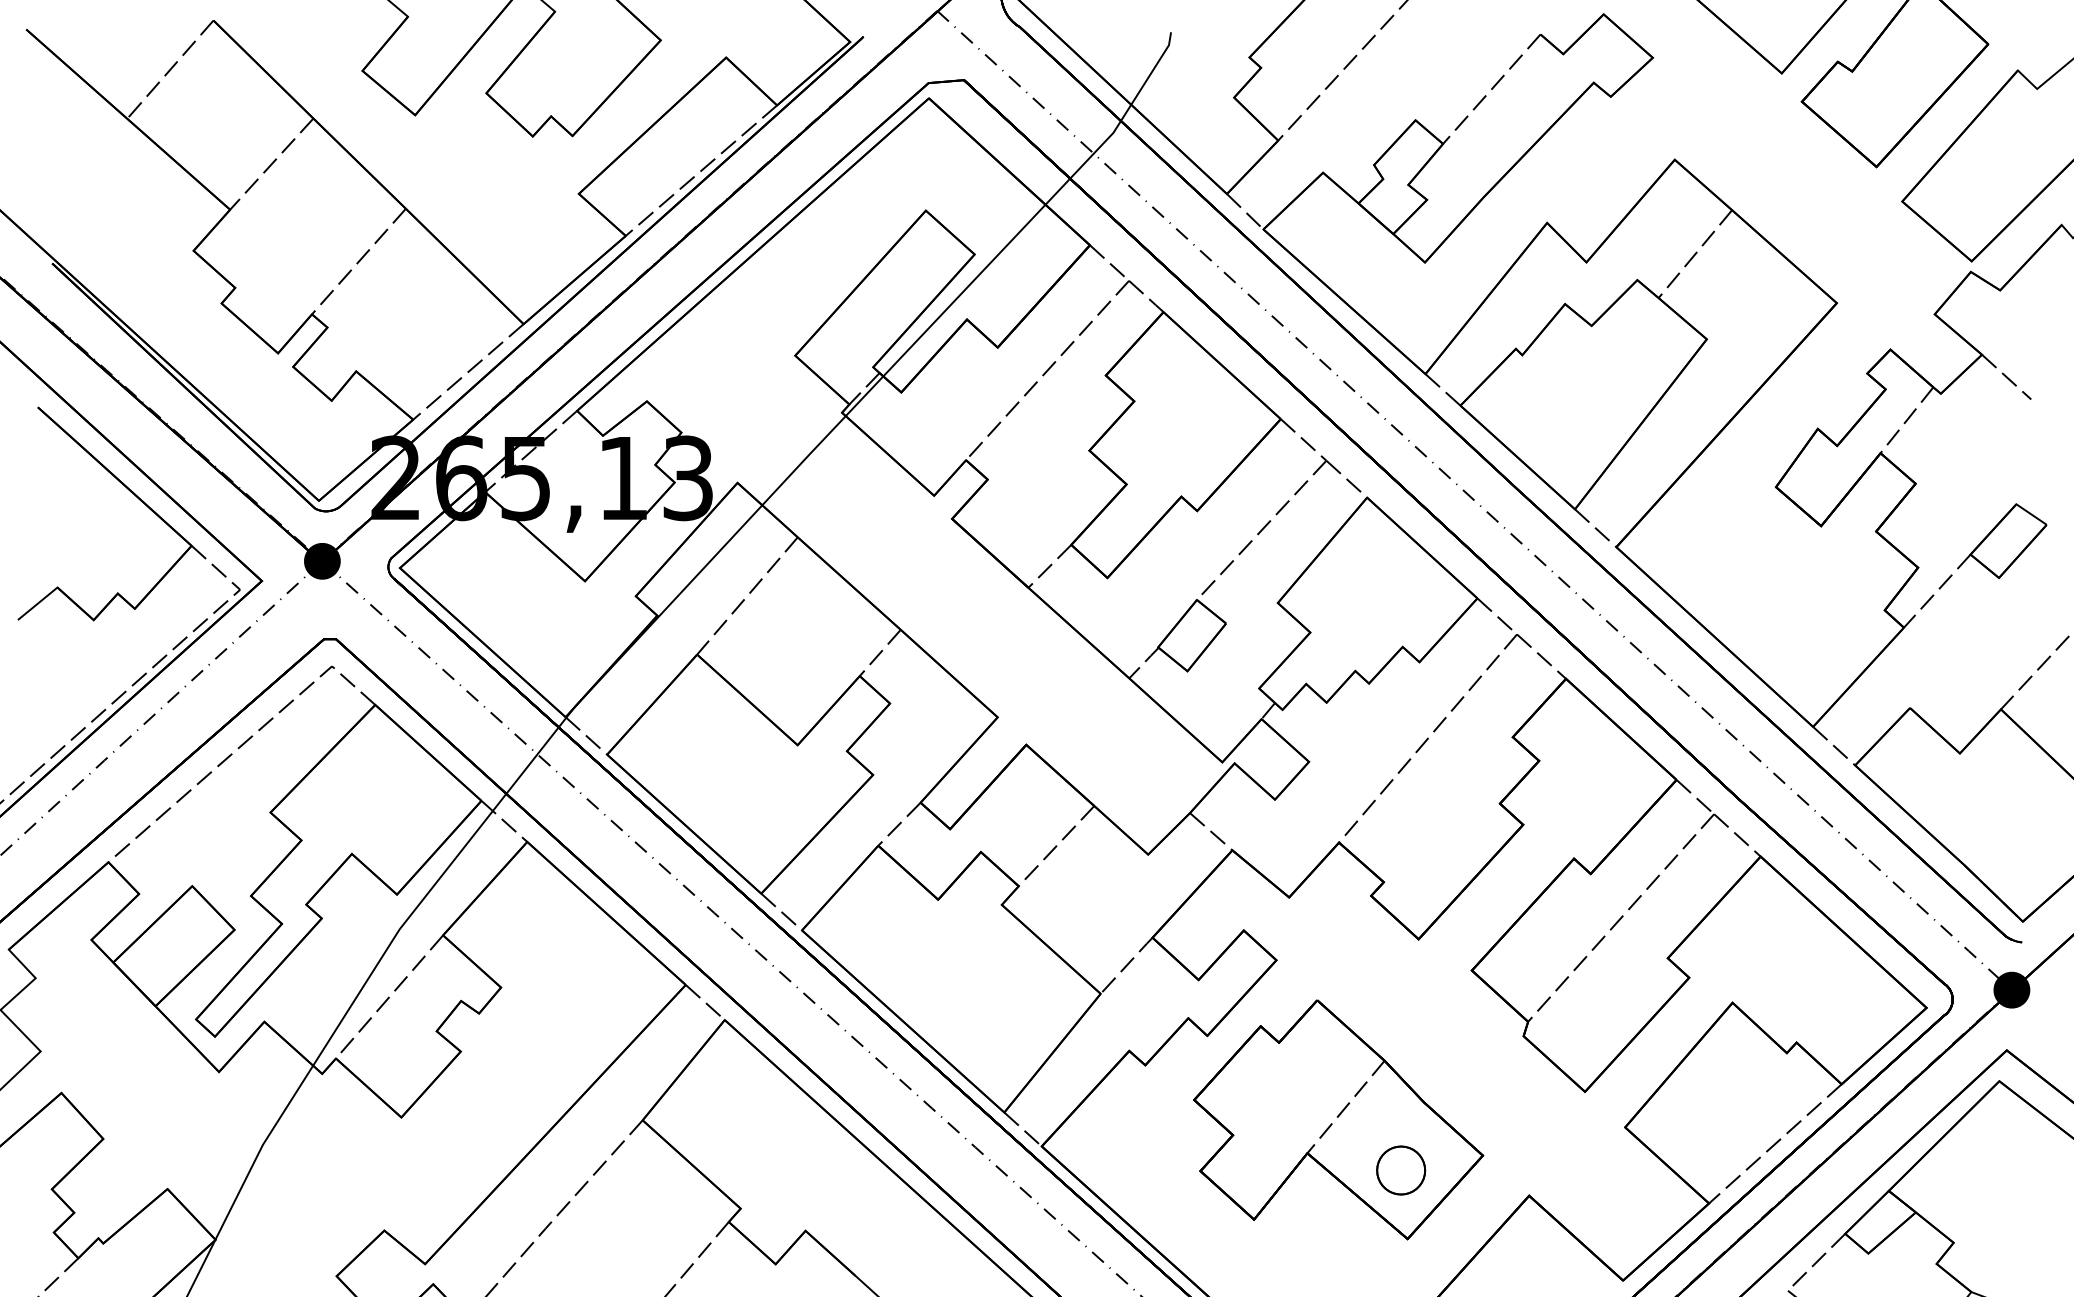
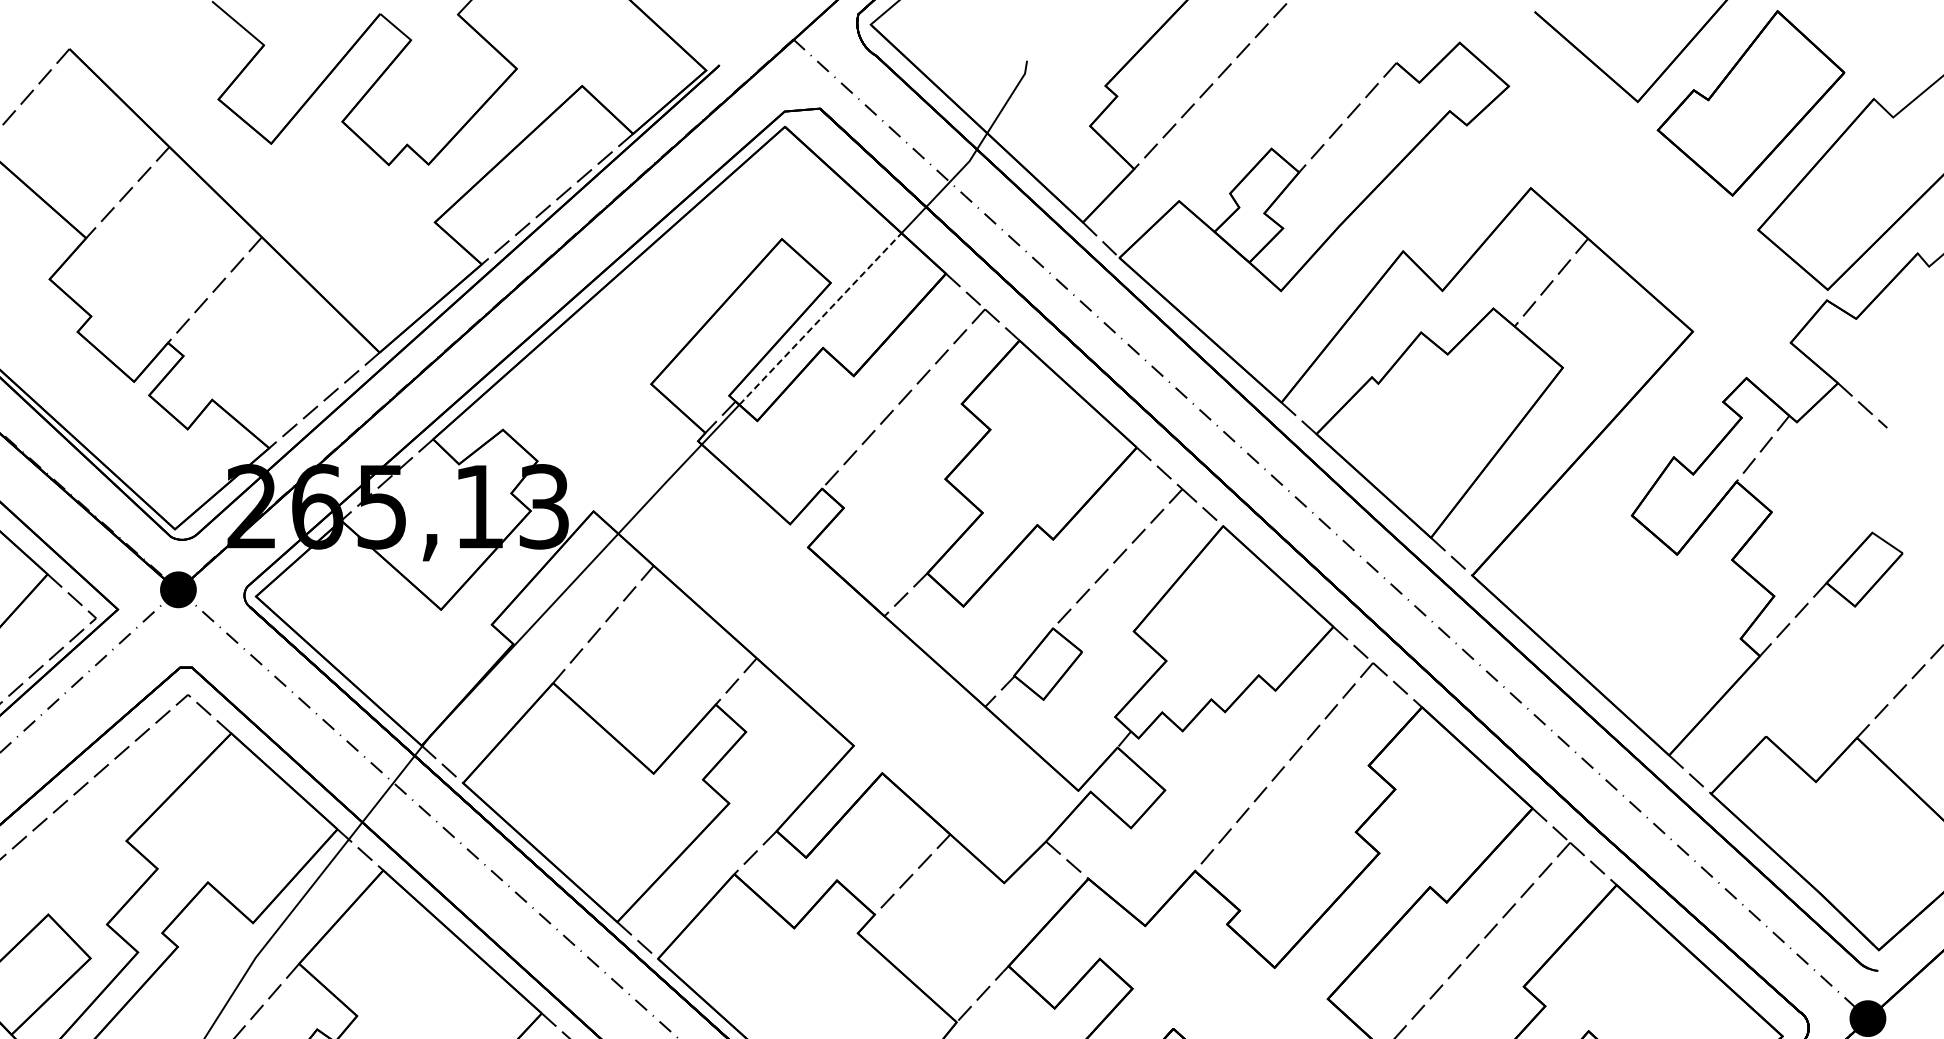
line: (964, 290) -> (820, 318), solid -> dashed

